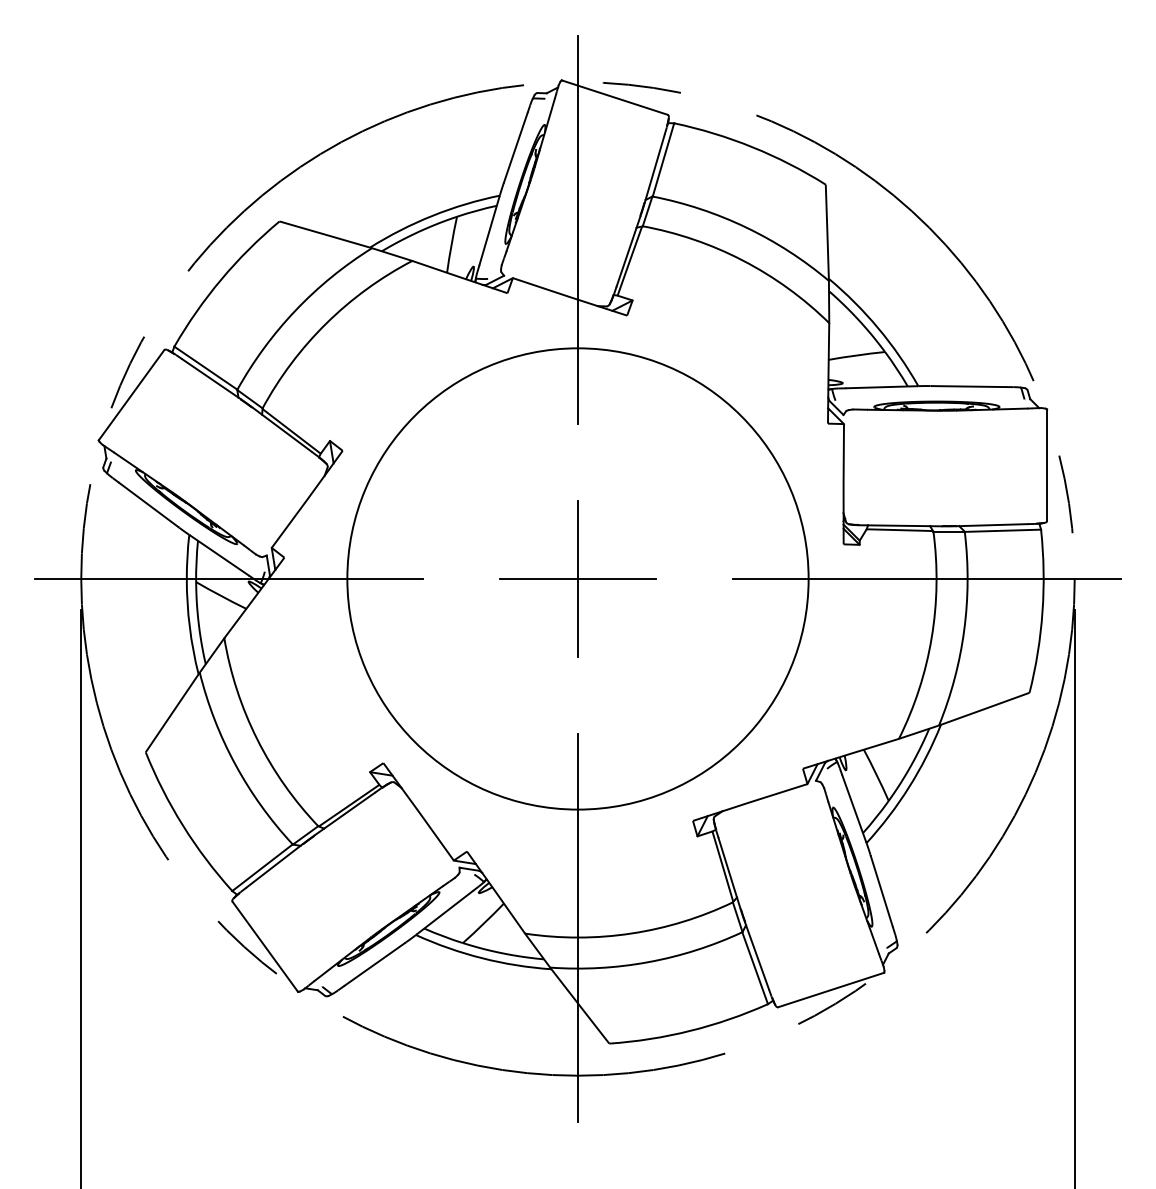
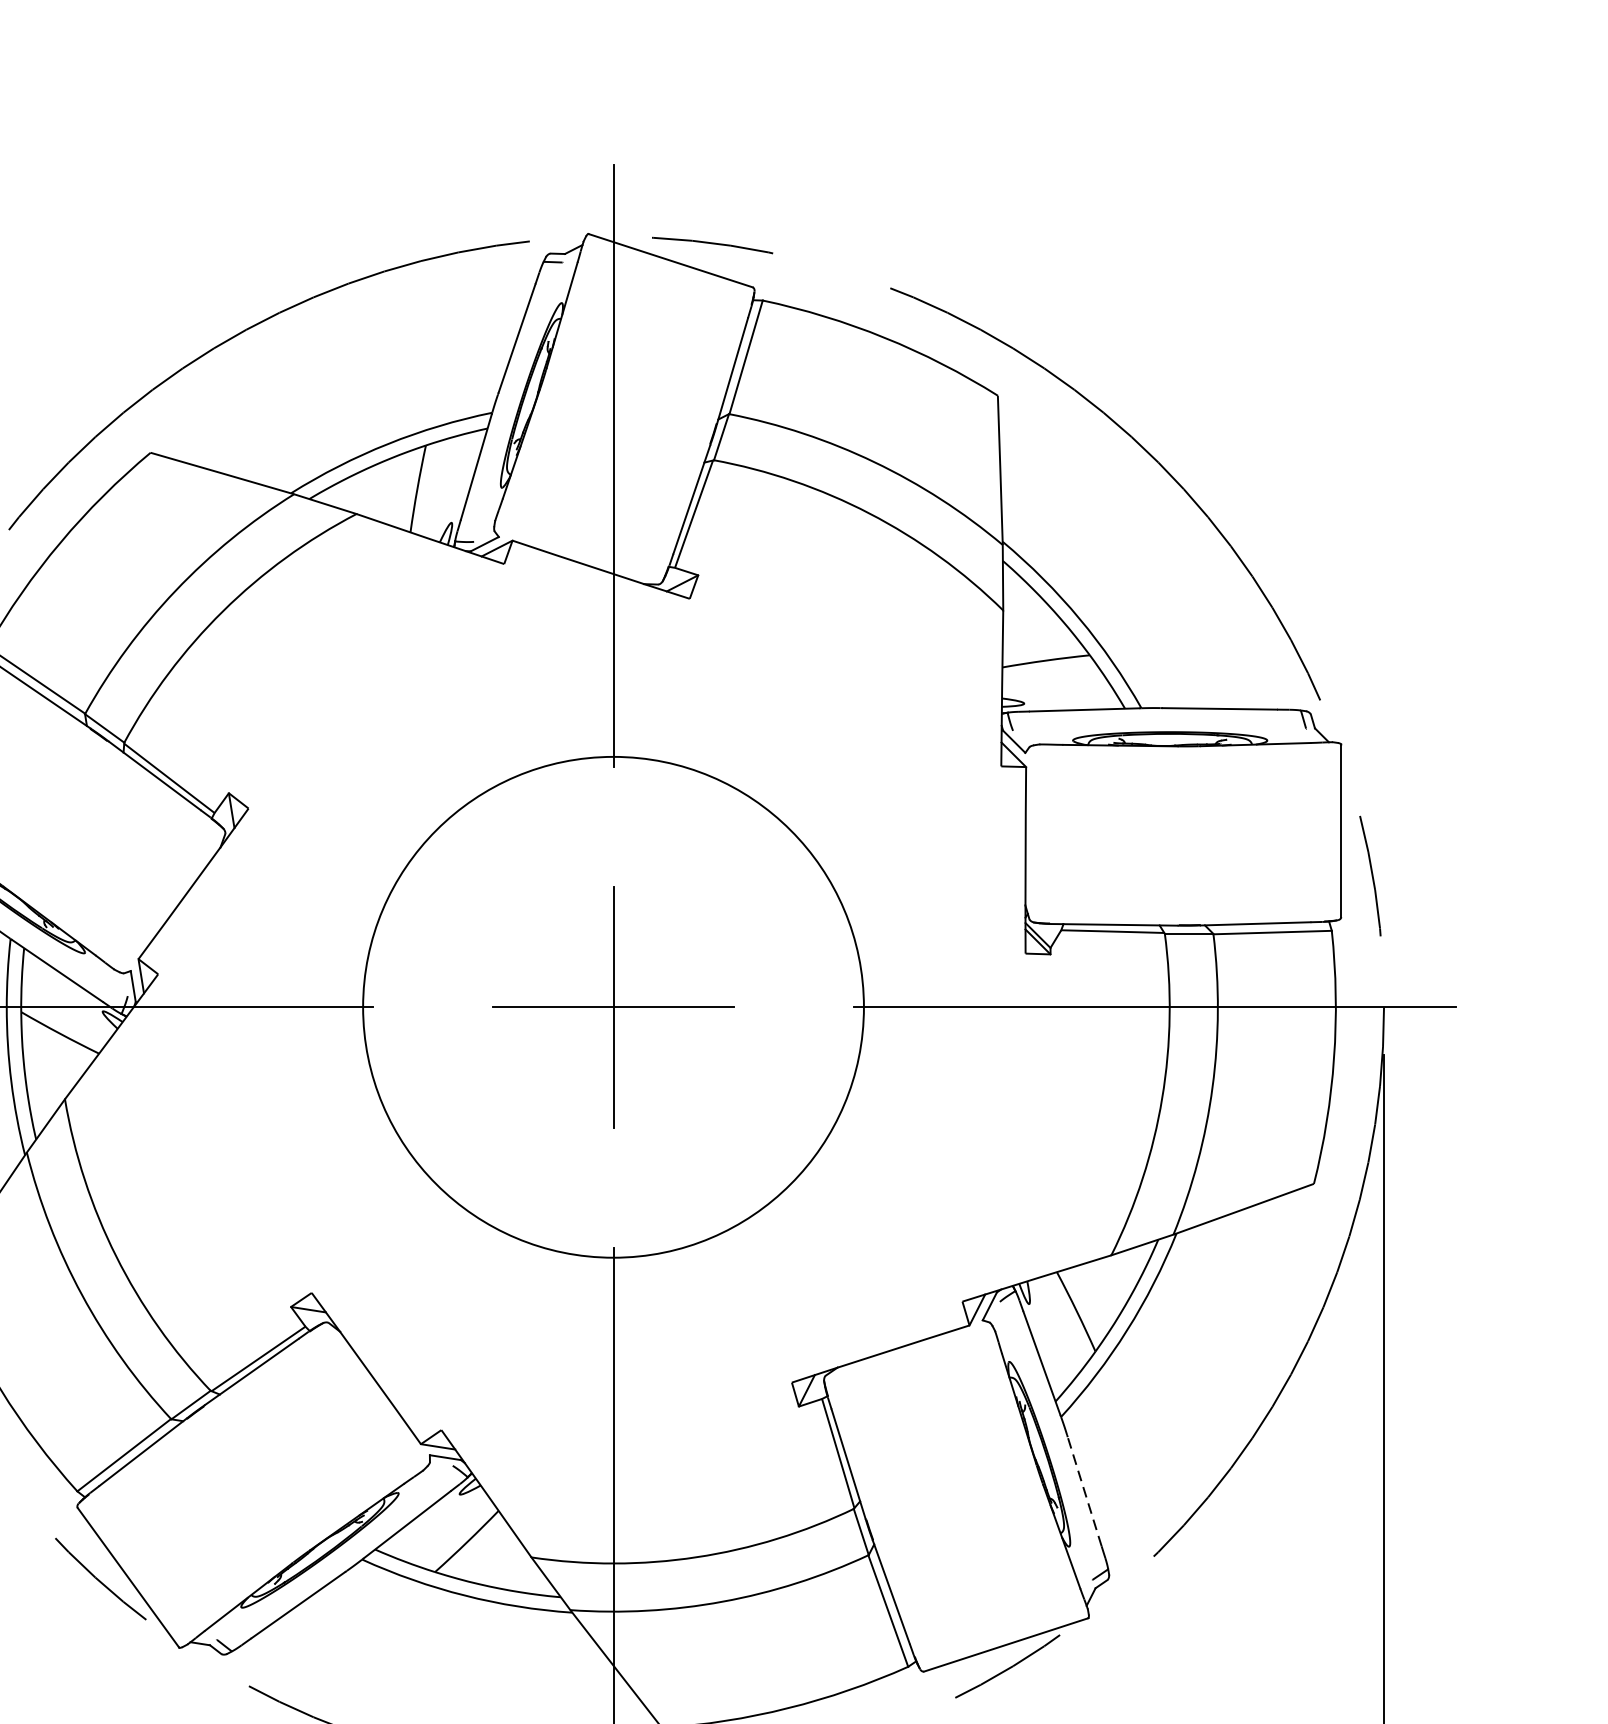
circle: (577, 578) -> (612, 1006), size x0.7
line: (881, 891) -> (1084, 1492), solid -> dashed

